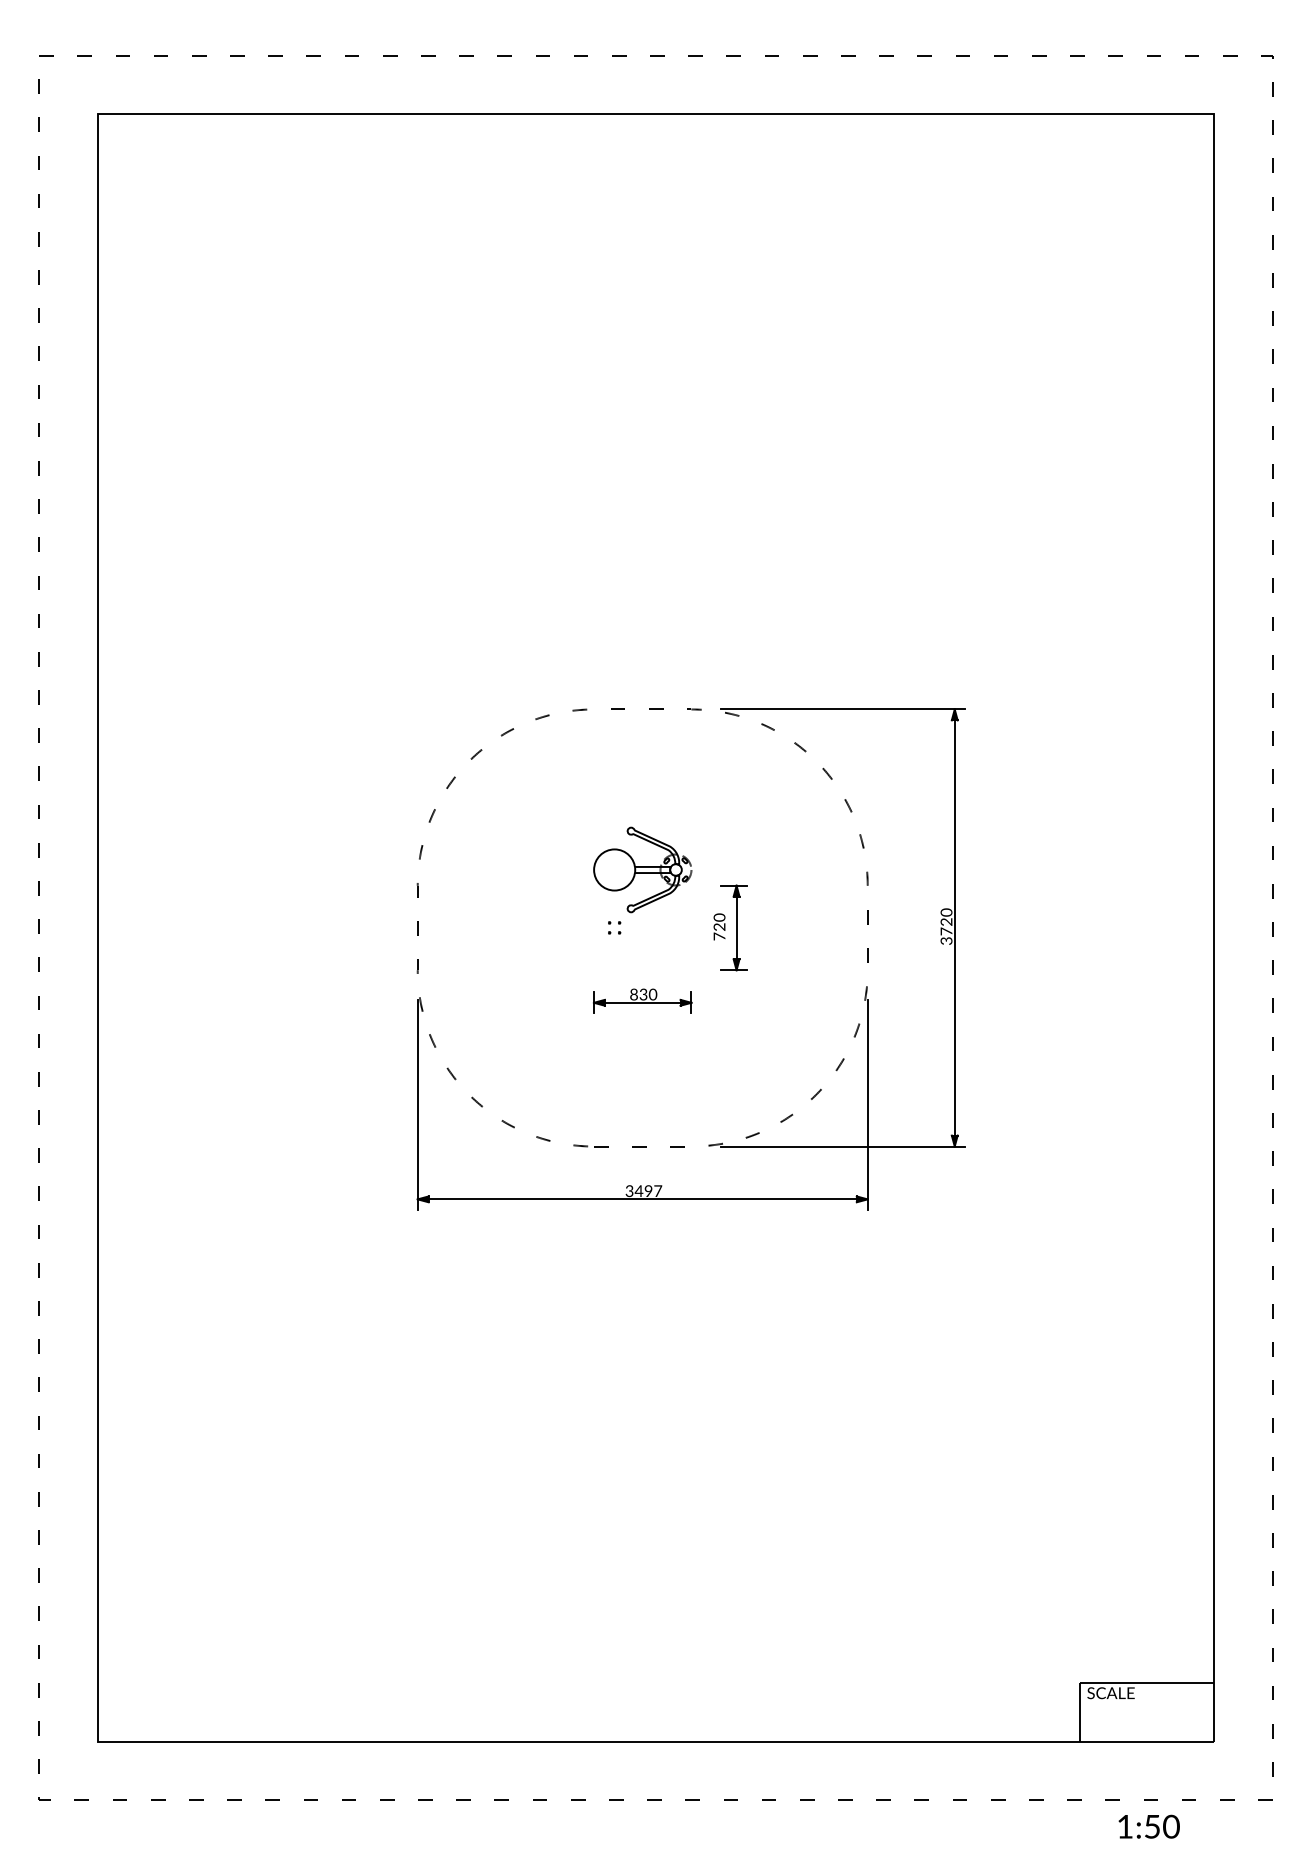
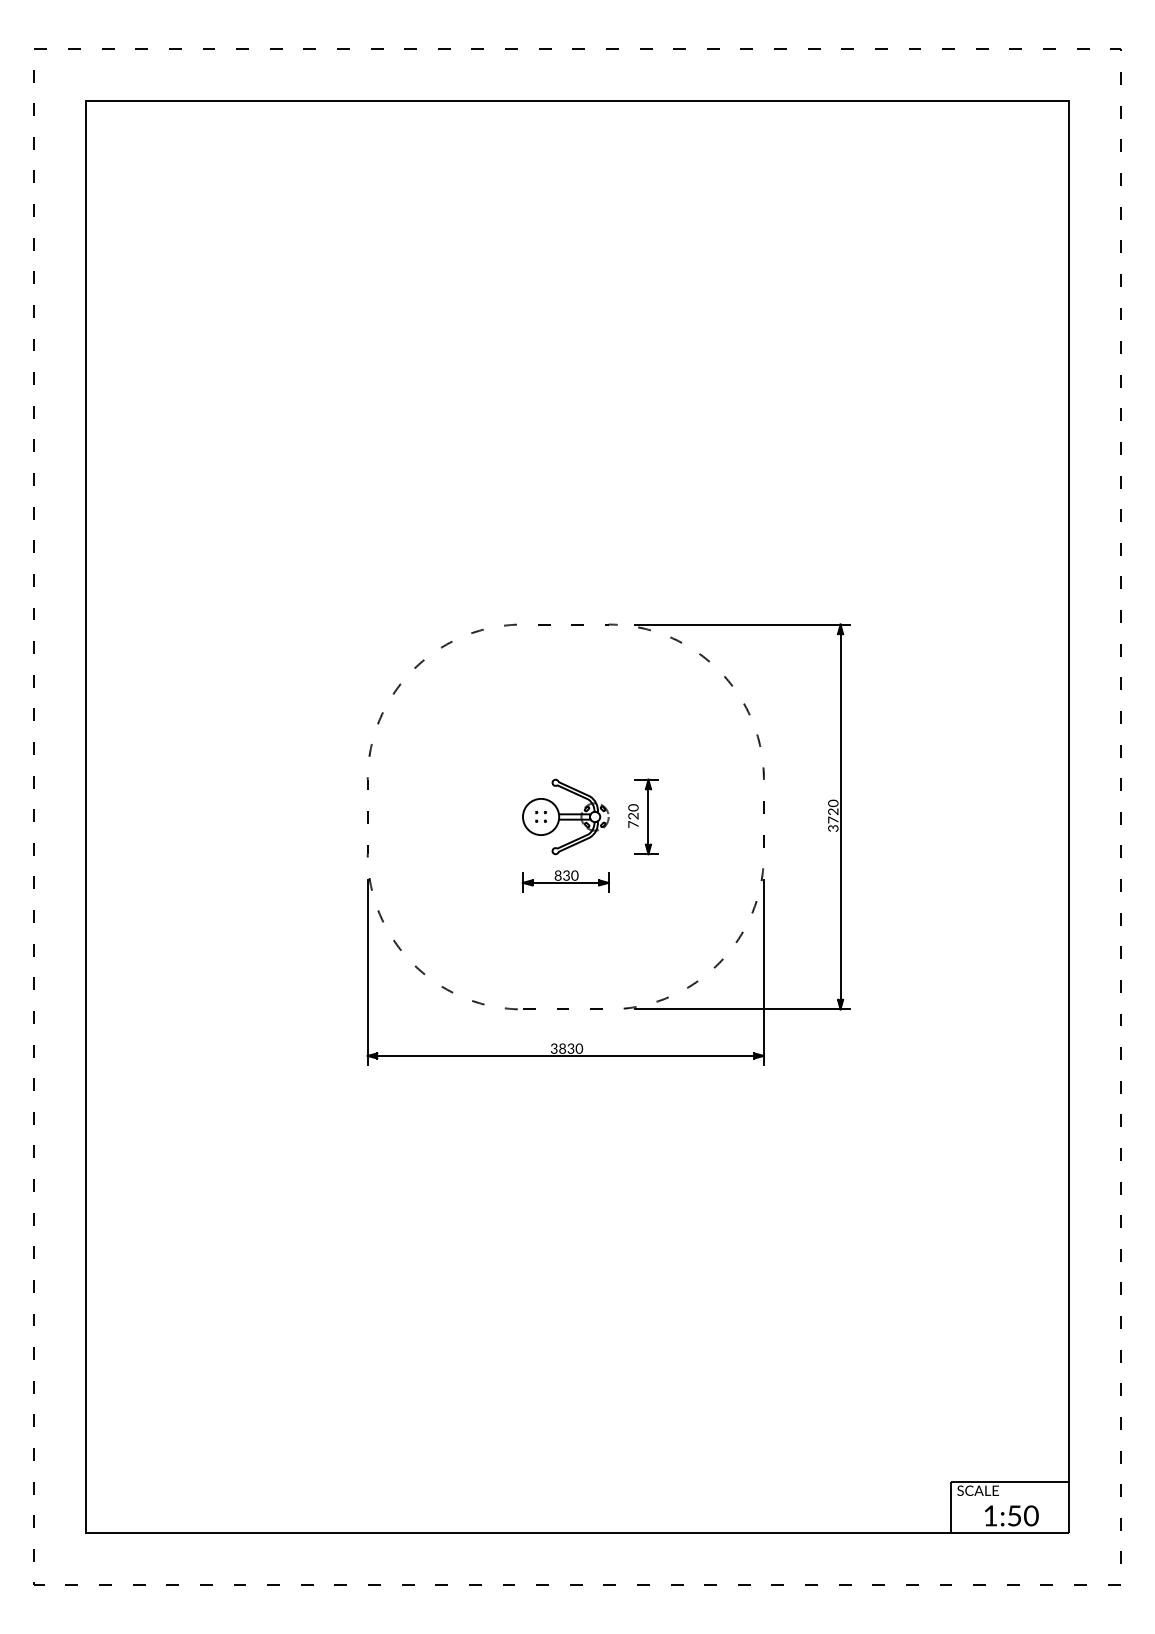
part: (642, 869) -> (565, 816), moved
text: (648, 1191) -> (570, 1049), 3497 -> 3830
text: (1148, 1826) -> (1011, 1515), moved

